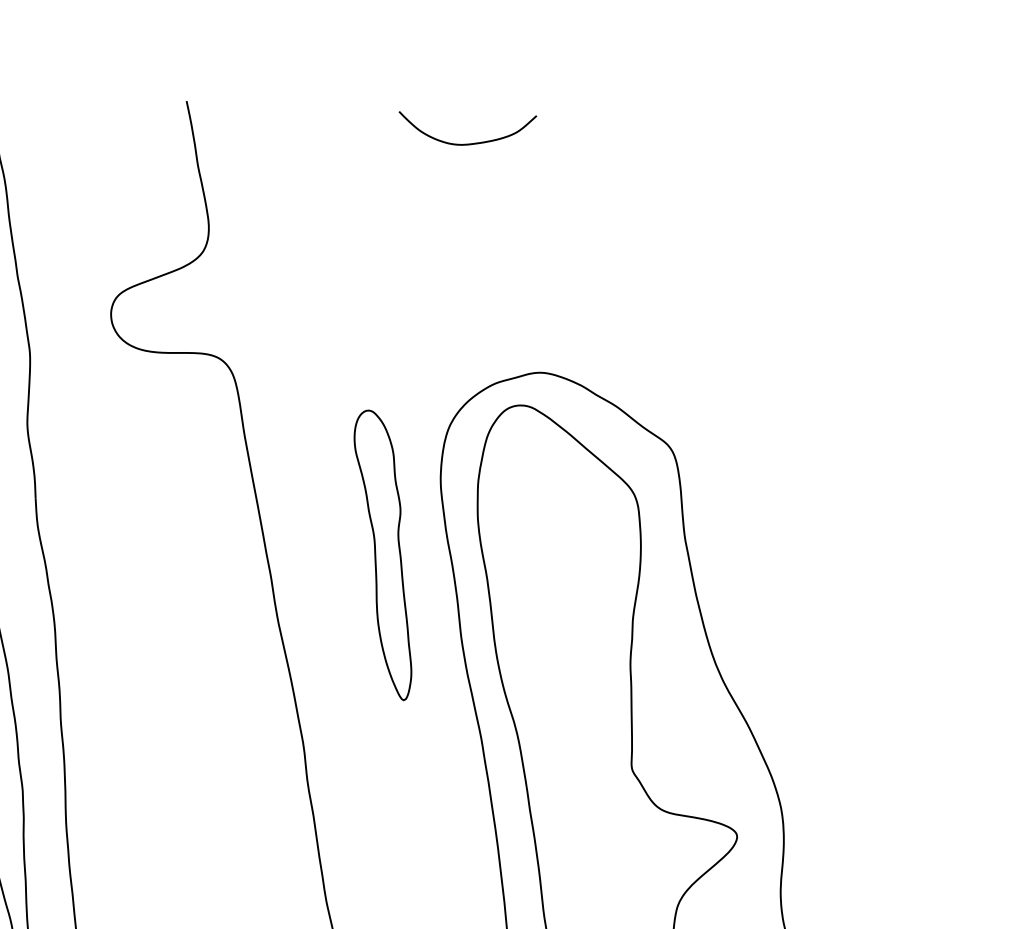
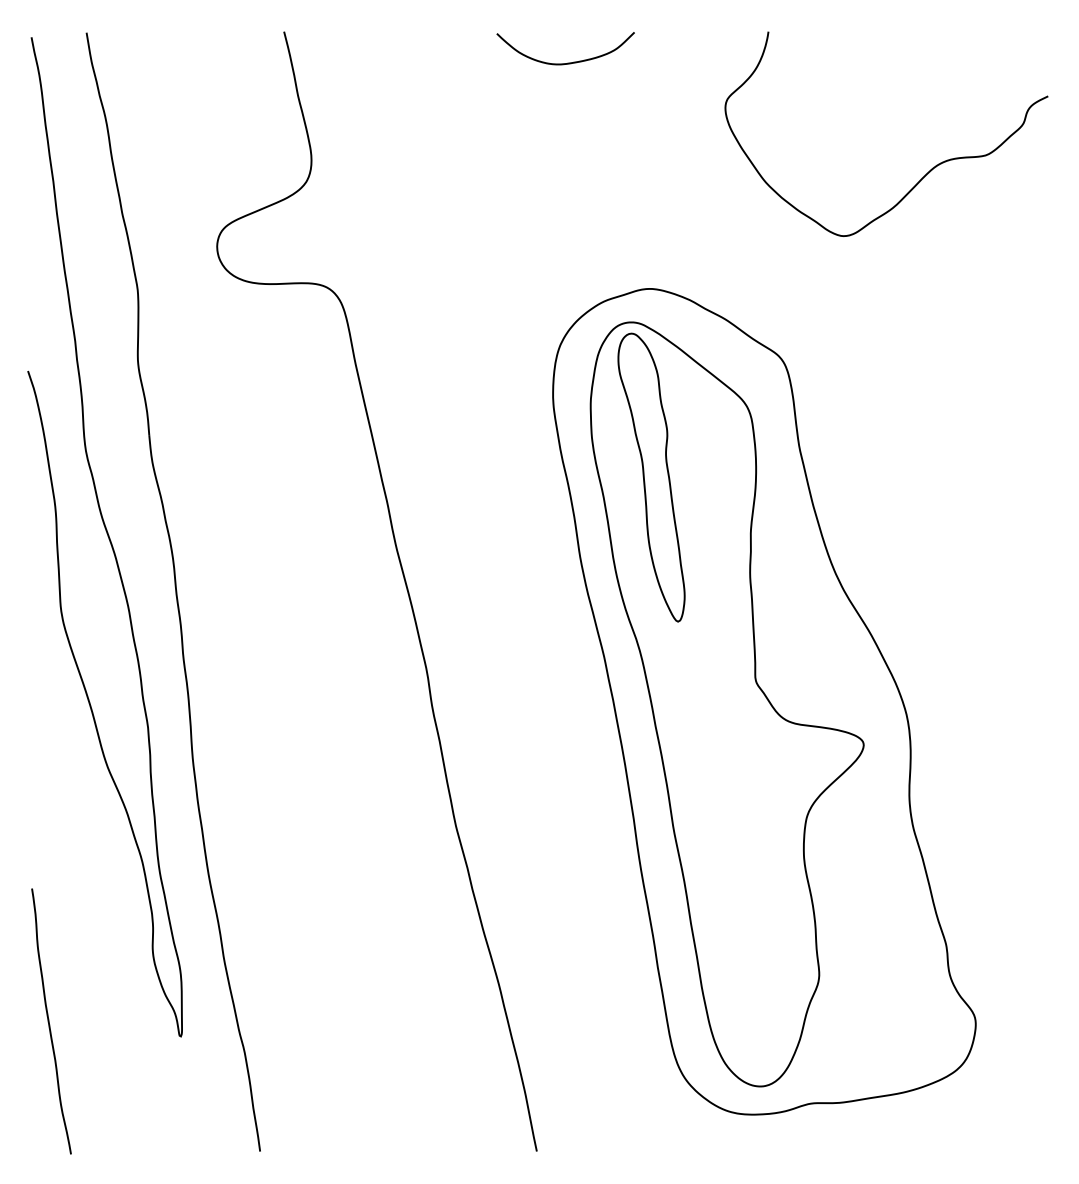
curve: (822, 268) -> (926, 173), added
part: (382, 555) -> (651, 477), moved

